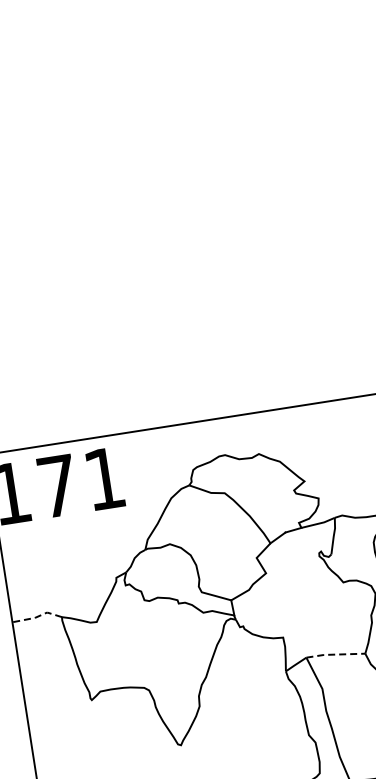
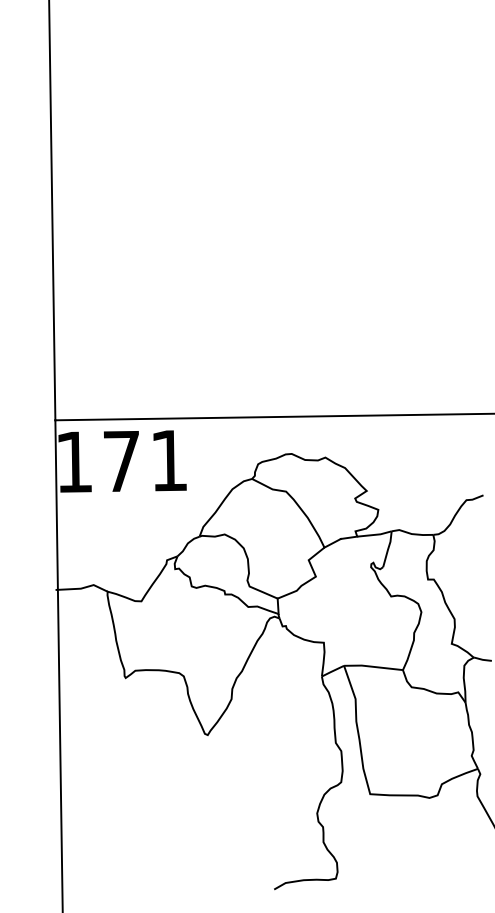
line: (36, 617) -> (82, 588), dashed -> solid
line: (335, 654) -> (373, 666), dashed -> solid

